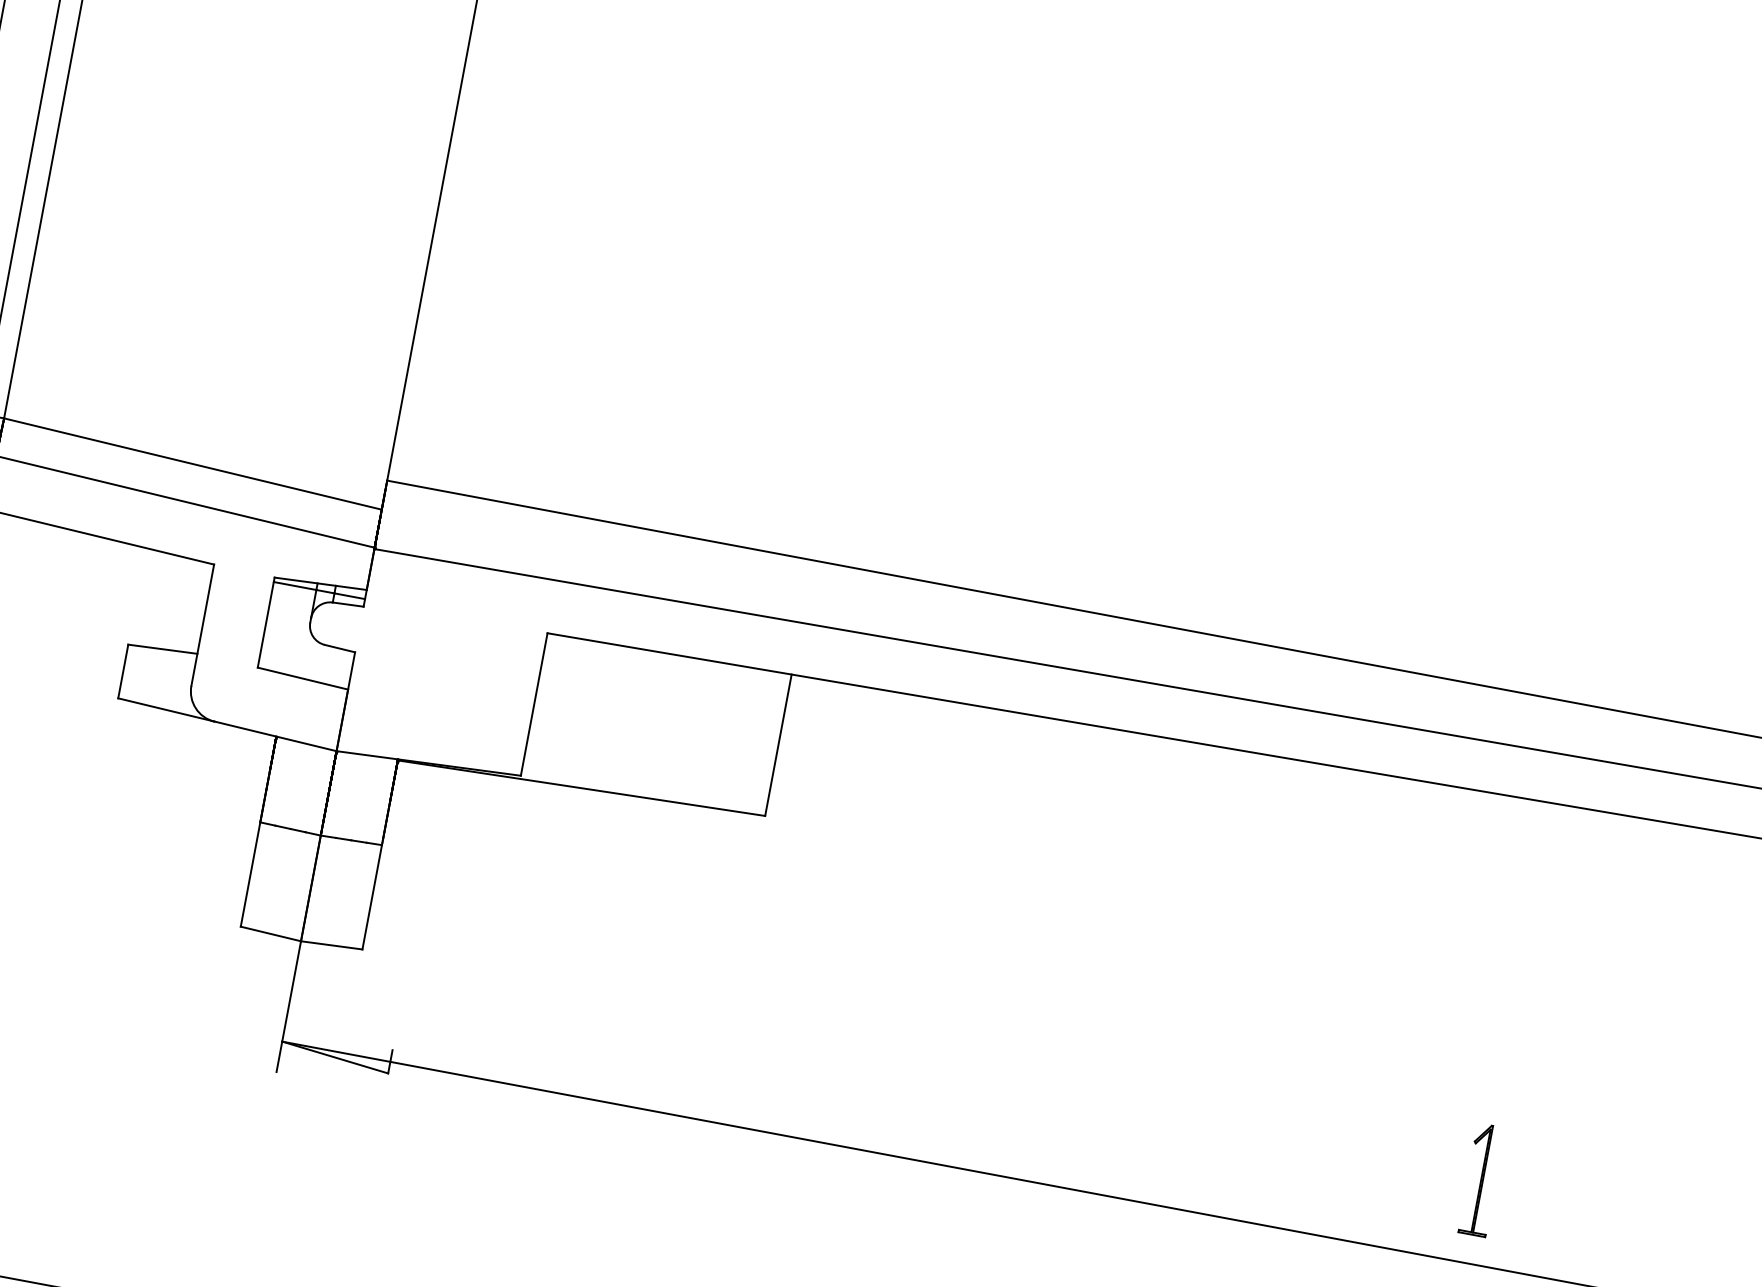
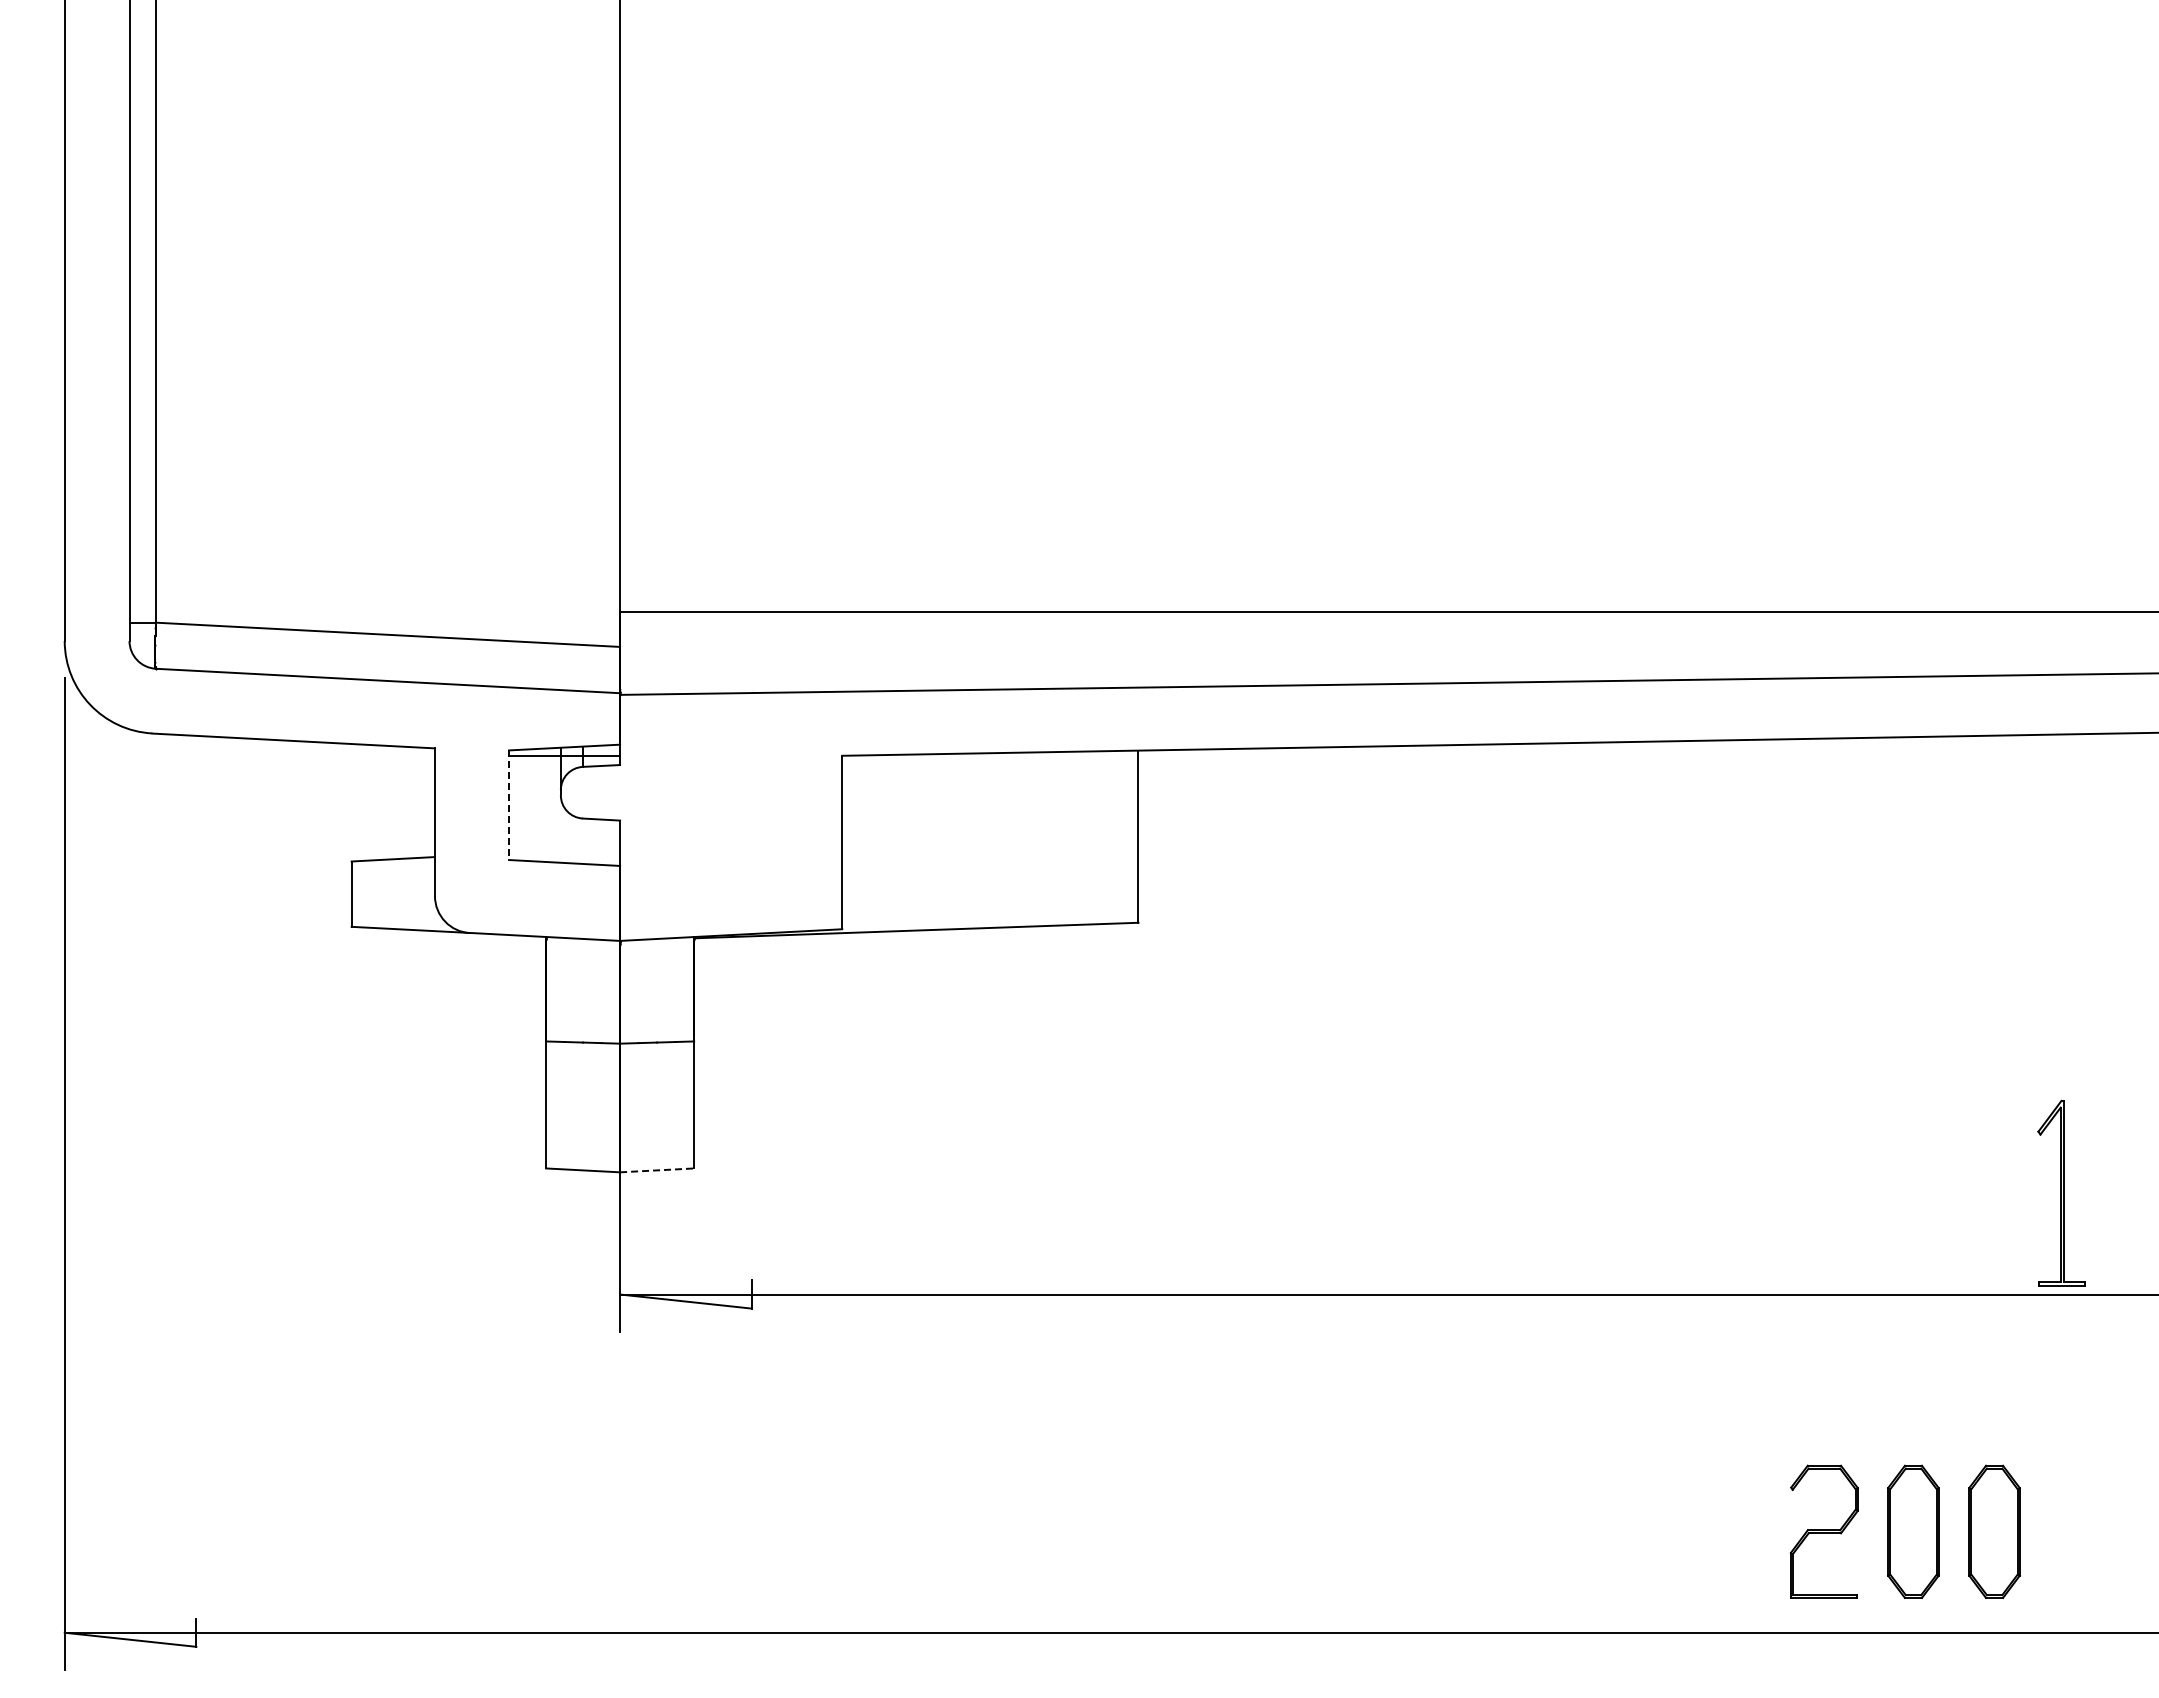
line: (266, 622) -> (509, 805), solid -> dashed
line: (332, 945) -> (657, 1170), solid -> dashed
part: (1480, 1180) -> (2060, 1193), size x1.4

